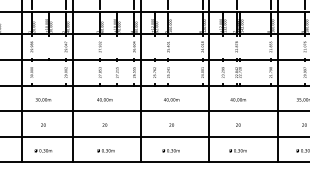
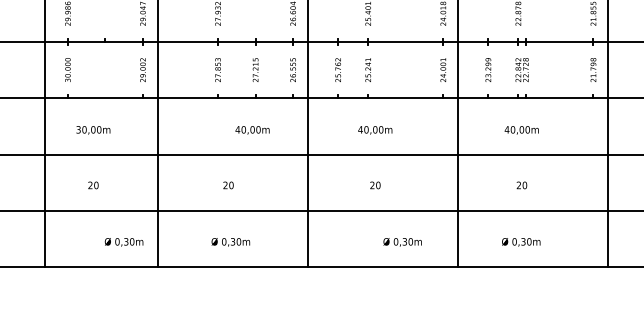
text: (104, 99) -> (251, 129), moved
text: (43, 150) -> (124, 241), moved
text: (170, 150) -> (401, 241), moved

